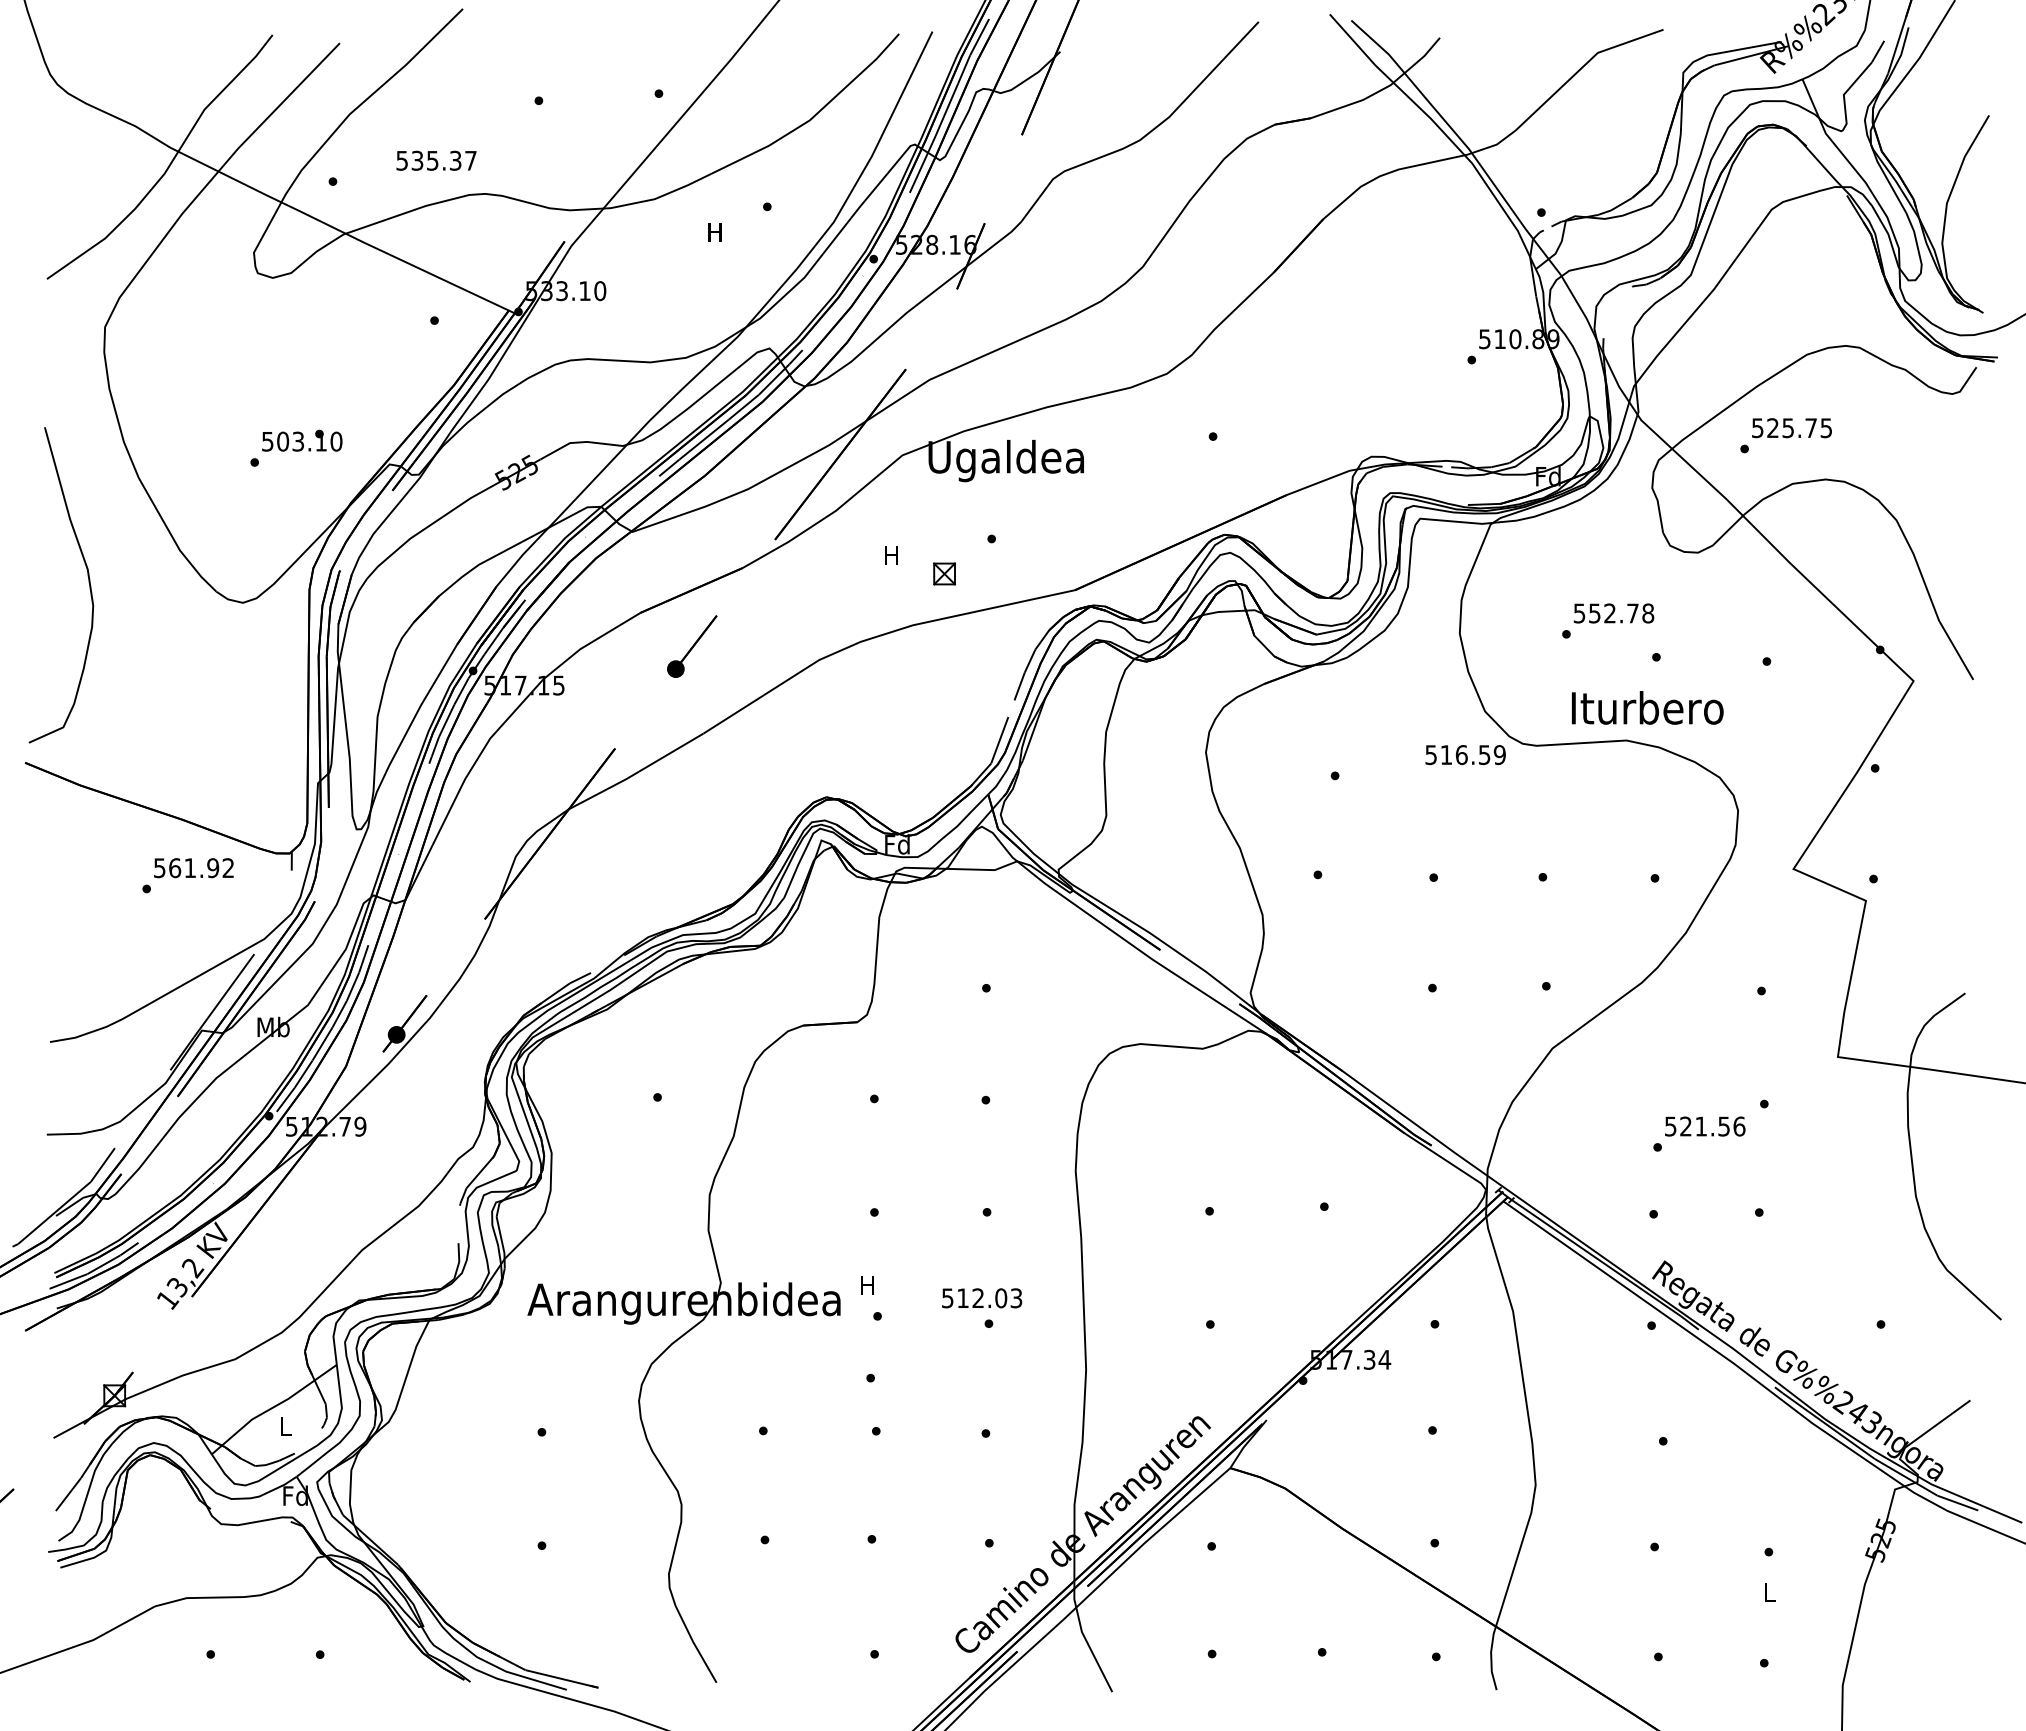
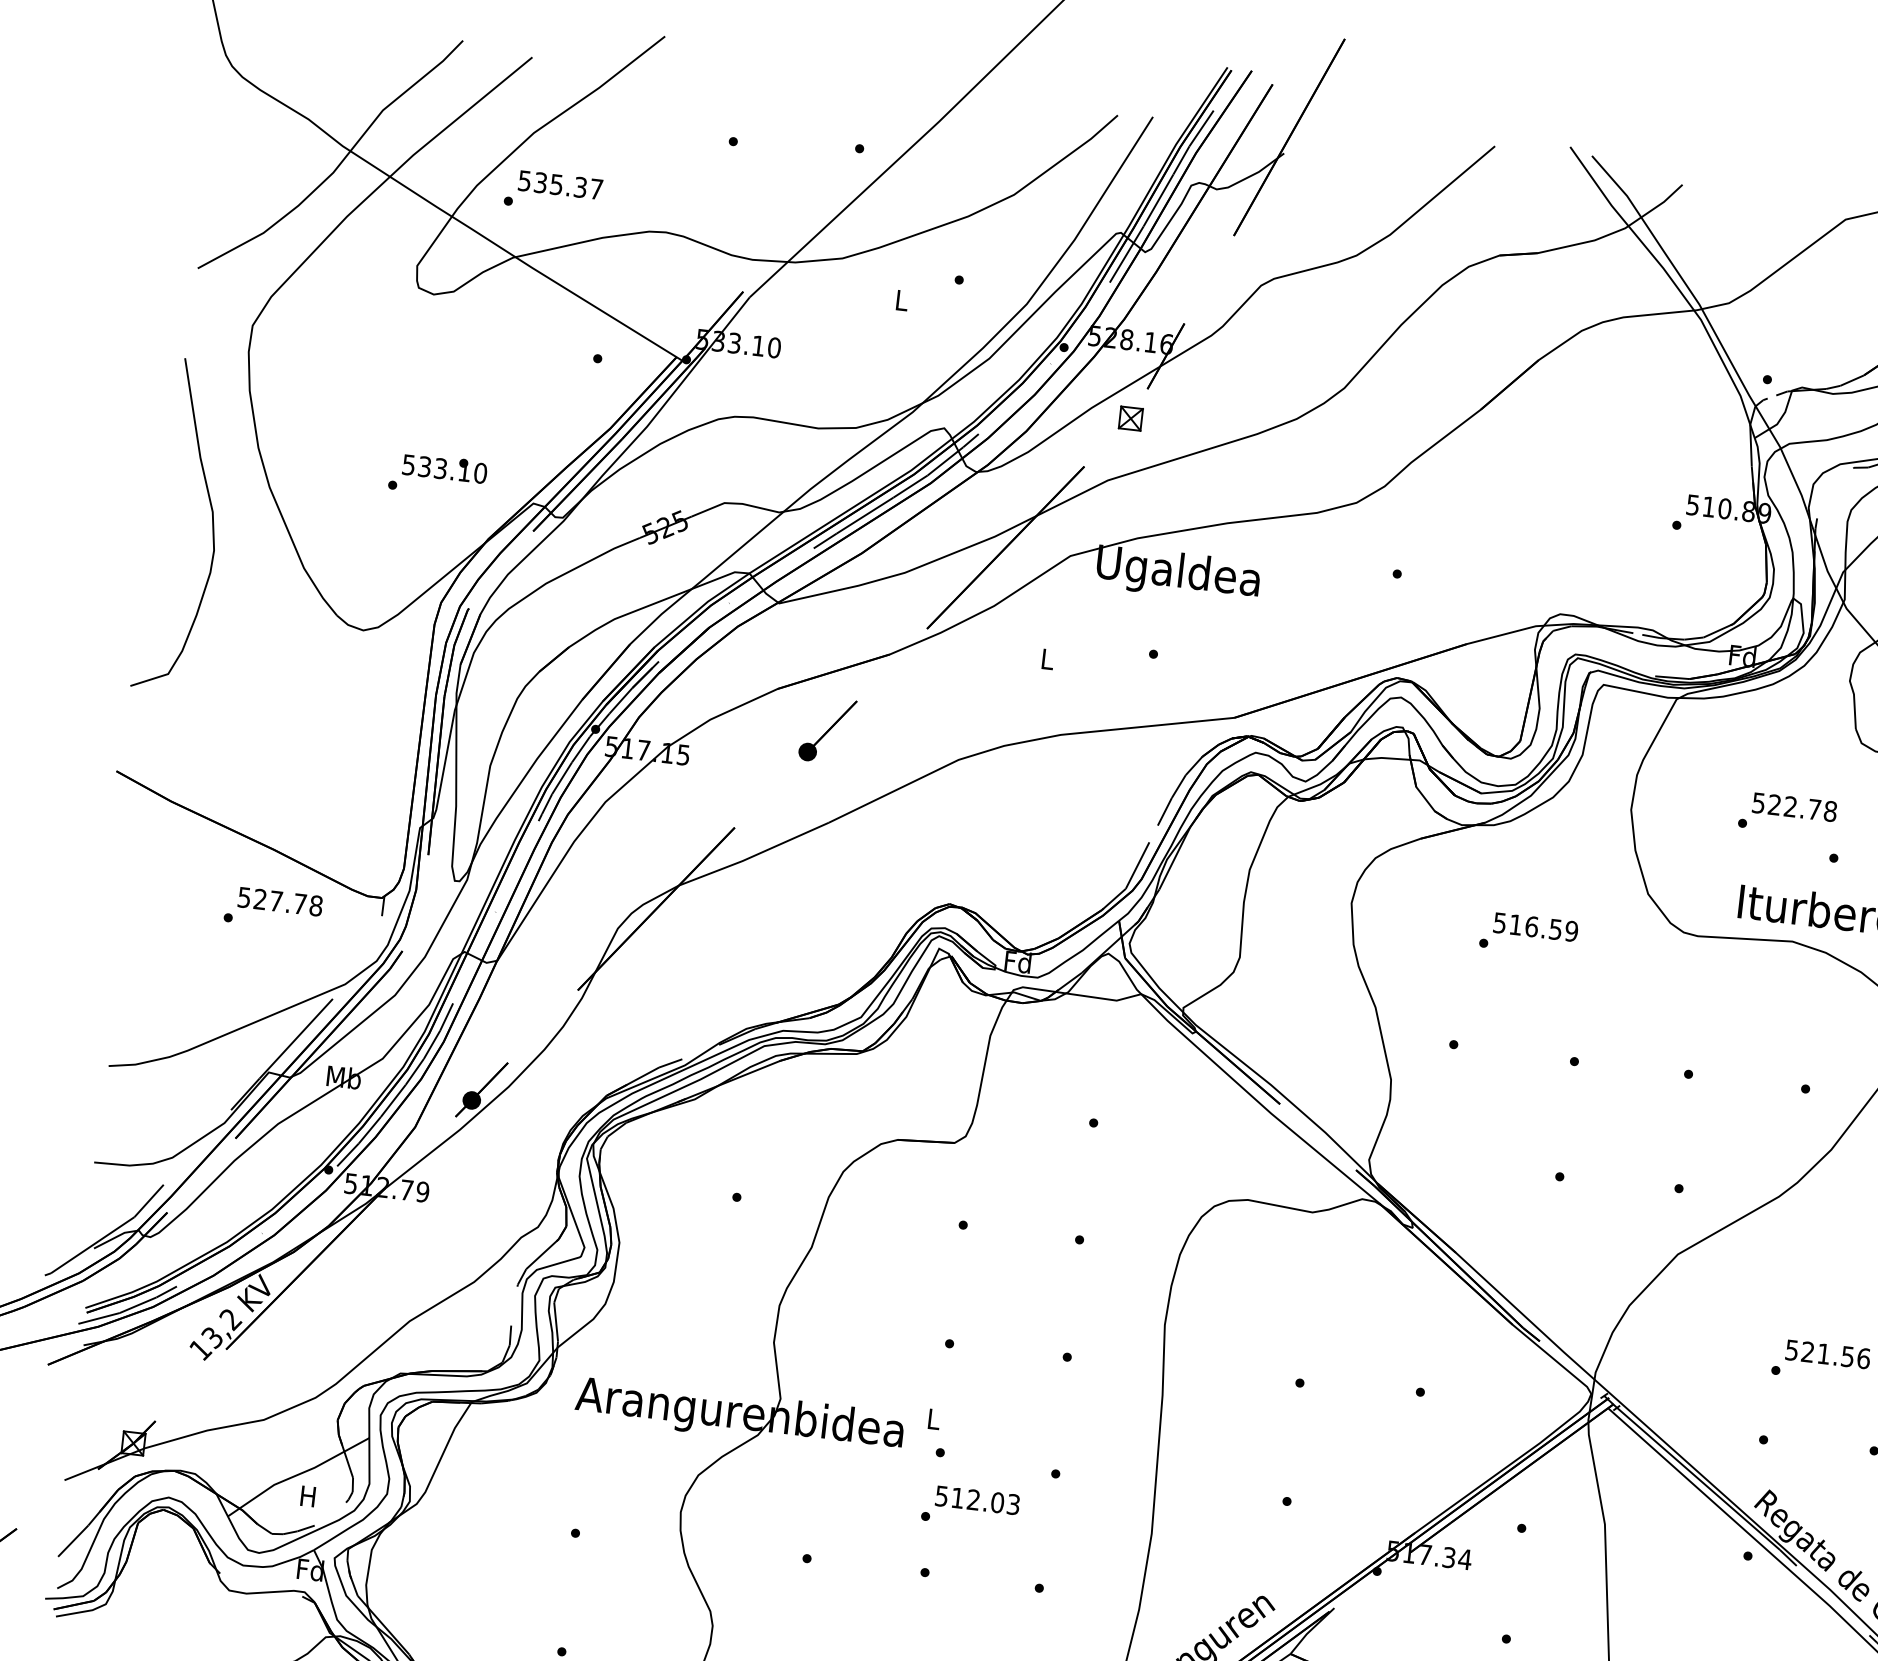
text: (436, 160) -> (560, 184), moved
text: (714, 232) -> (900, 300), H -> L
text: (283, 441) -> (425, 466), 503.10 -> 533.10
text: (891, 555) -> (1046, 659), H -> L
part: (944, 573) -> (1130, 418), moved
curve: (88, 582) -> (211, 525), moved
text: (1594, 613) -> (1774, 804), 552.78 -> 522.78
text: (1465, 755) -> (1535, 927), moved
text: (201, 868) -> (287, 903), 561.92 -> 527.78
text: (867, 1285) -> (933, 1419), H -> L
text: (982, 1298) -> (978, 1500), moved
text: (285, 1426) -> (308, 1496), L -> H

